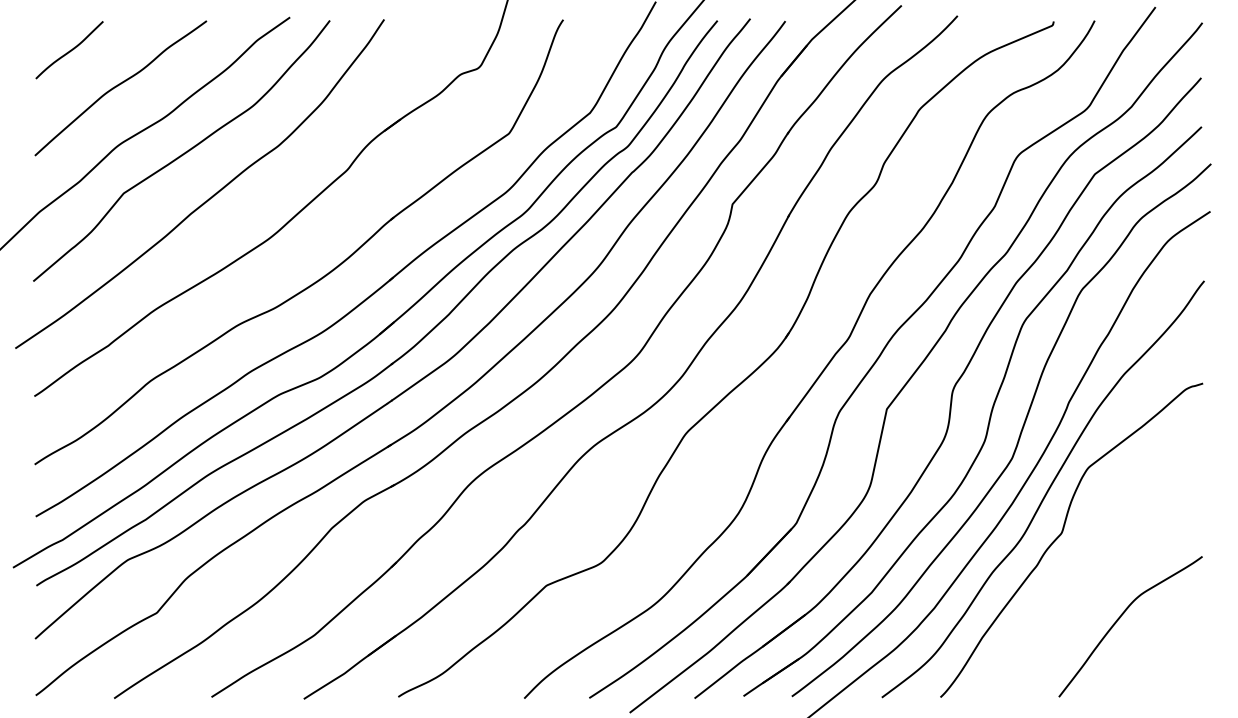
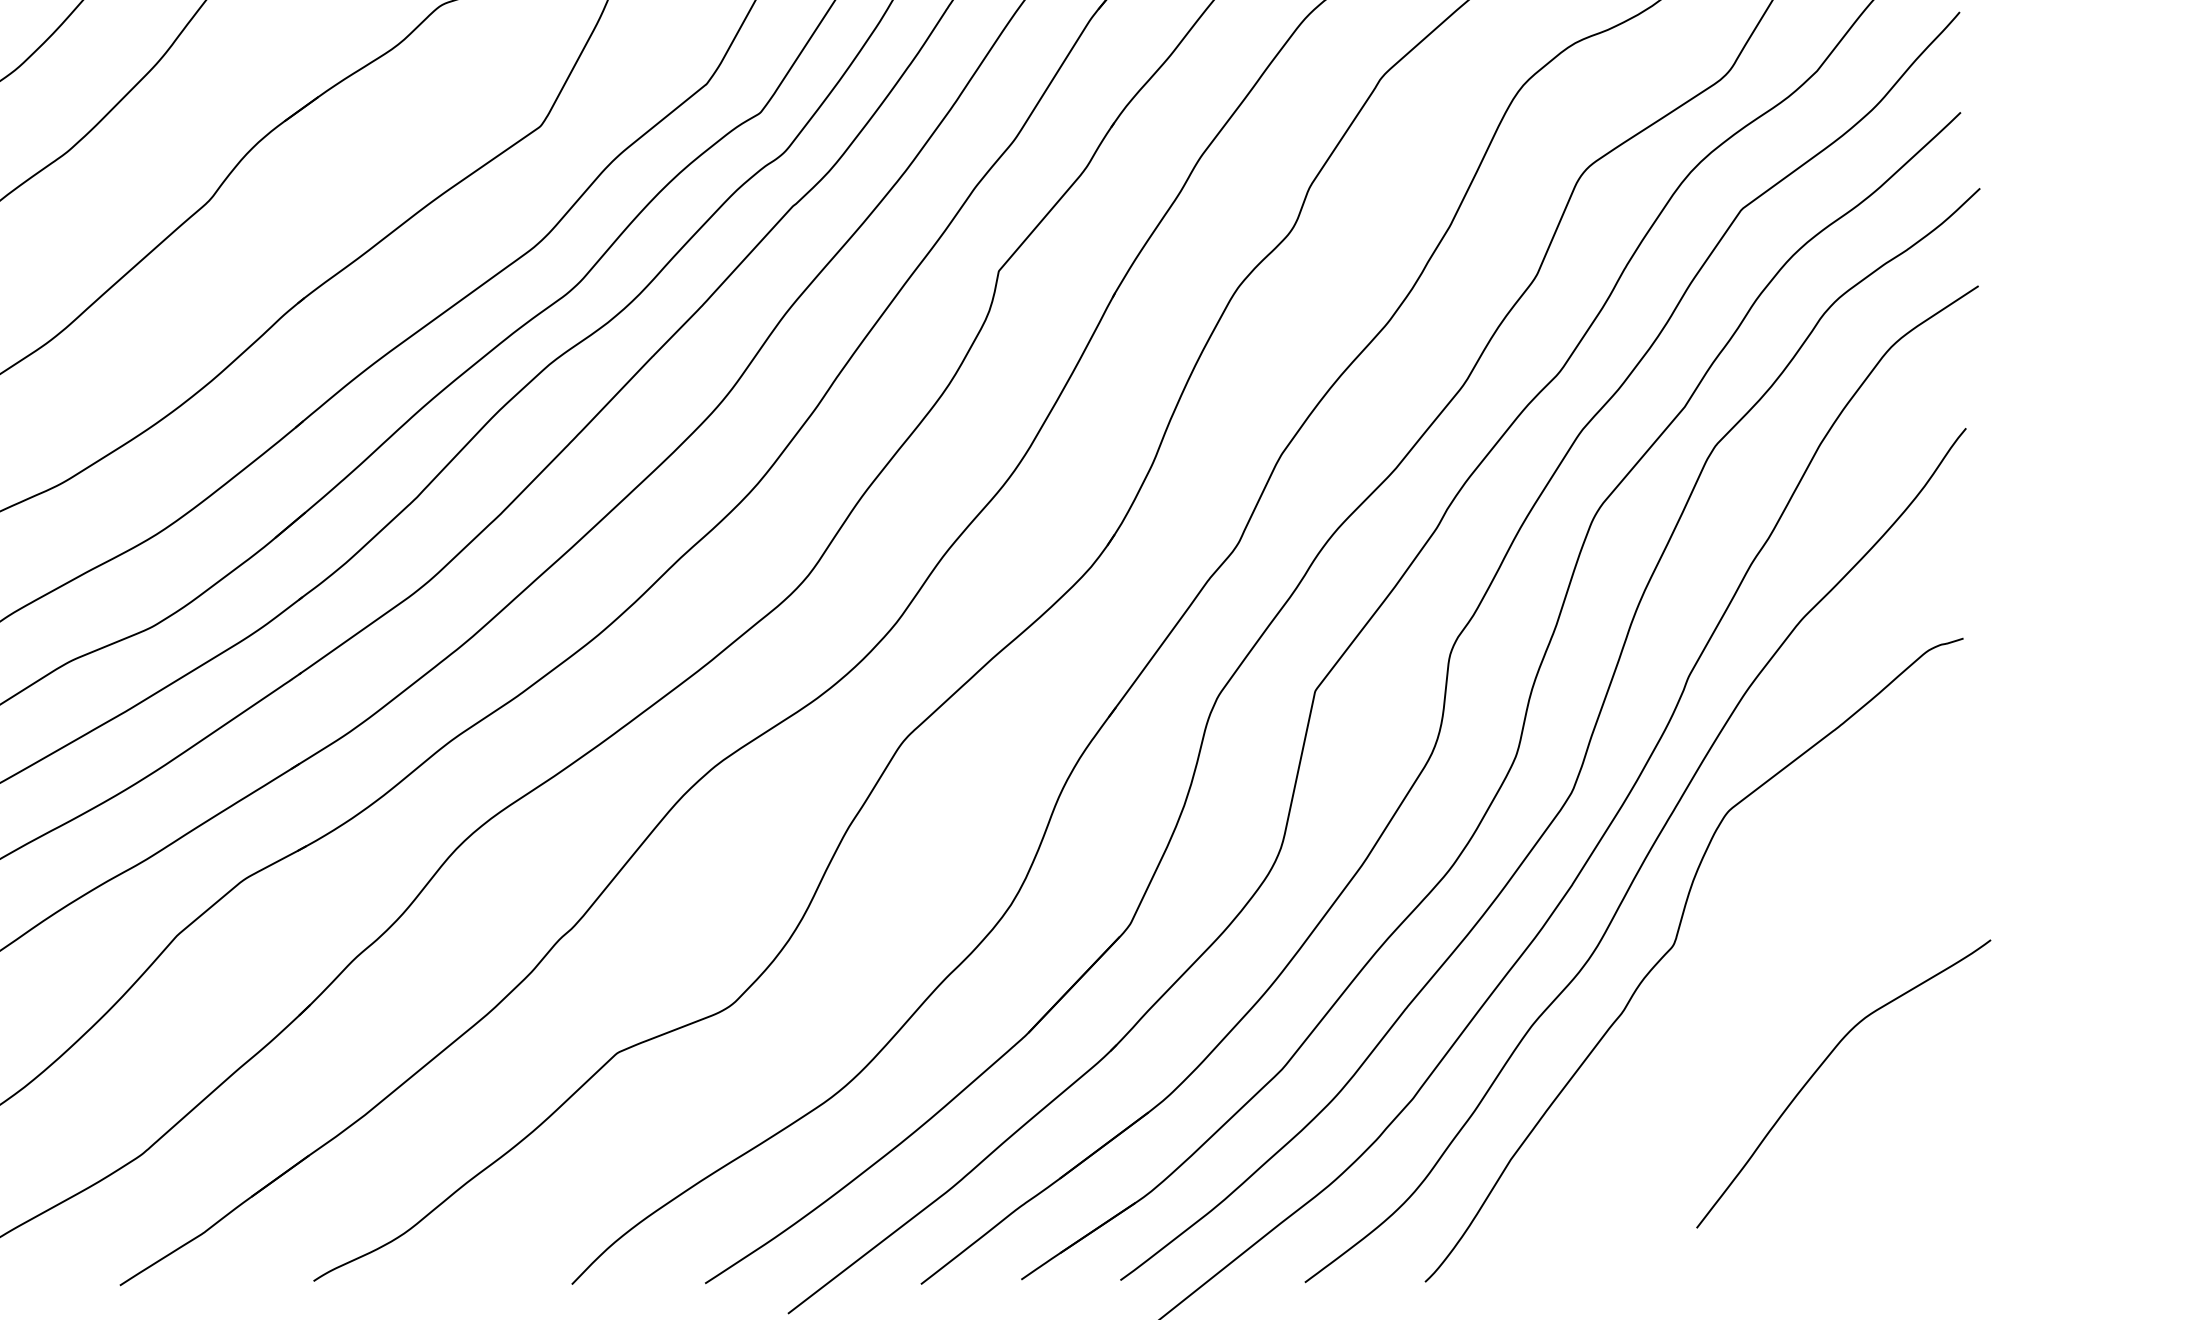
curve: (1120, 618) -> (1822, 1066), moved

